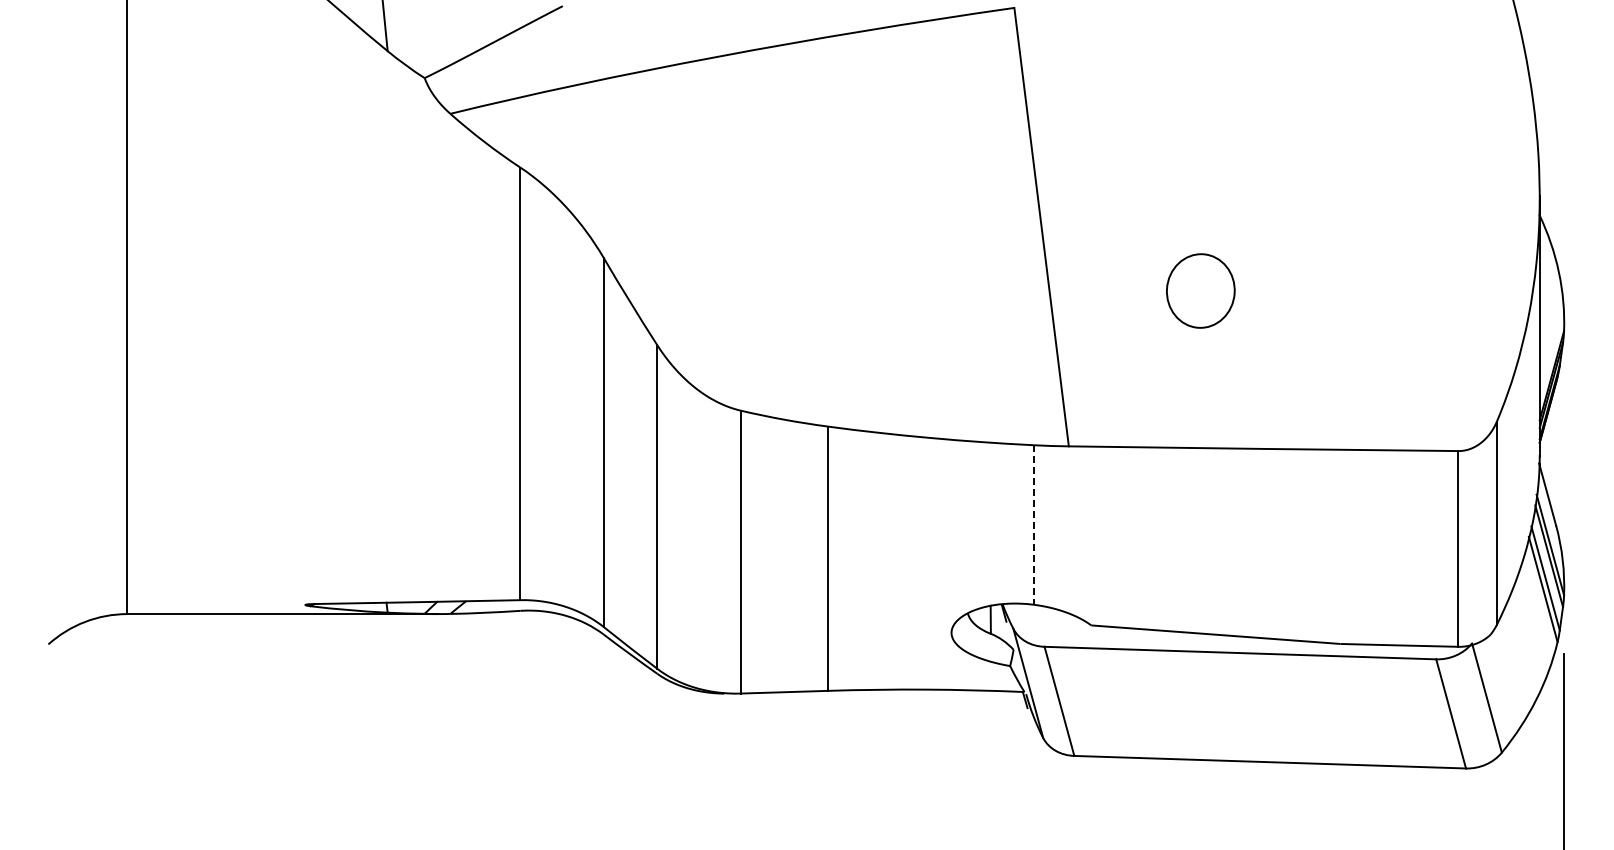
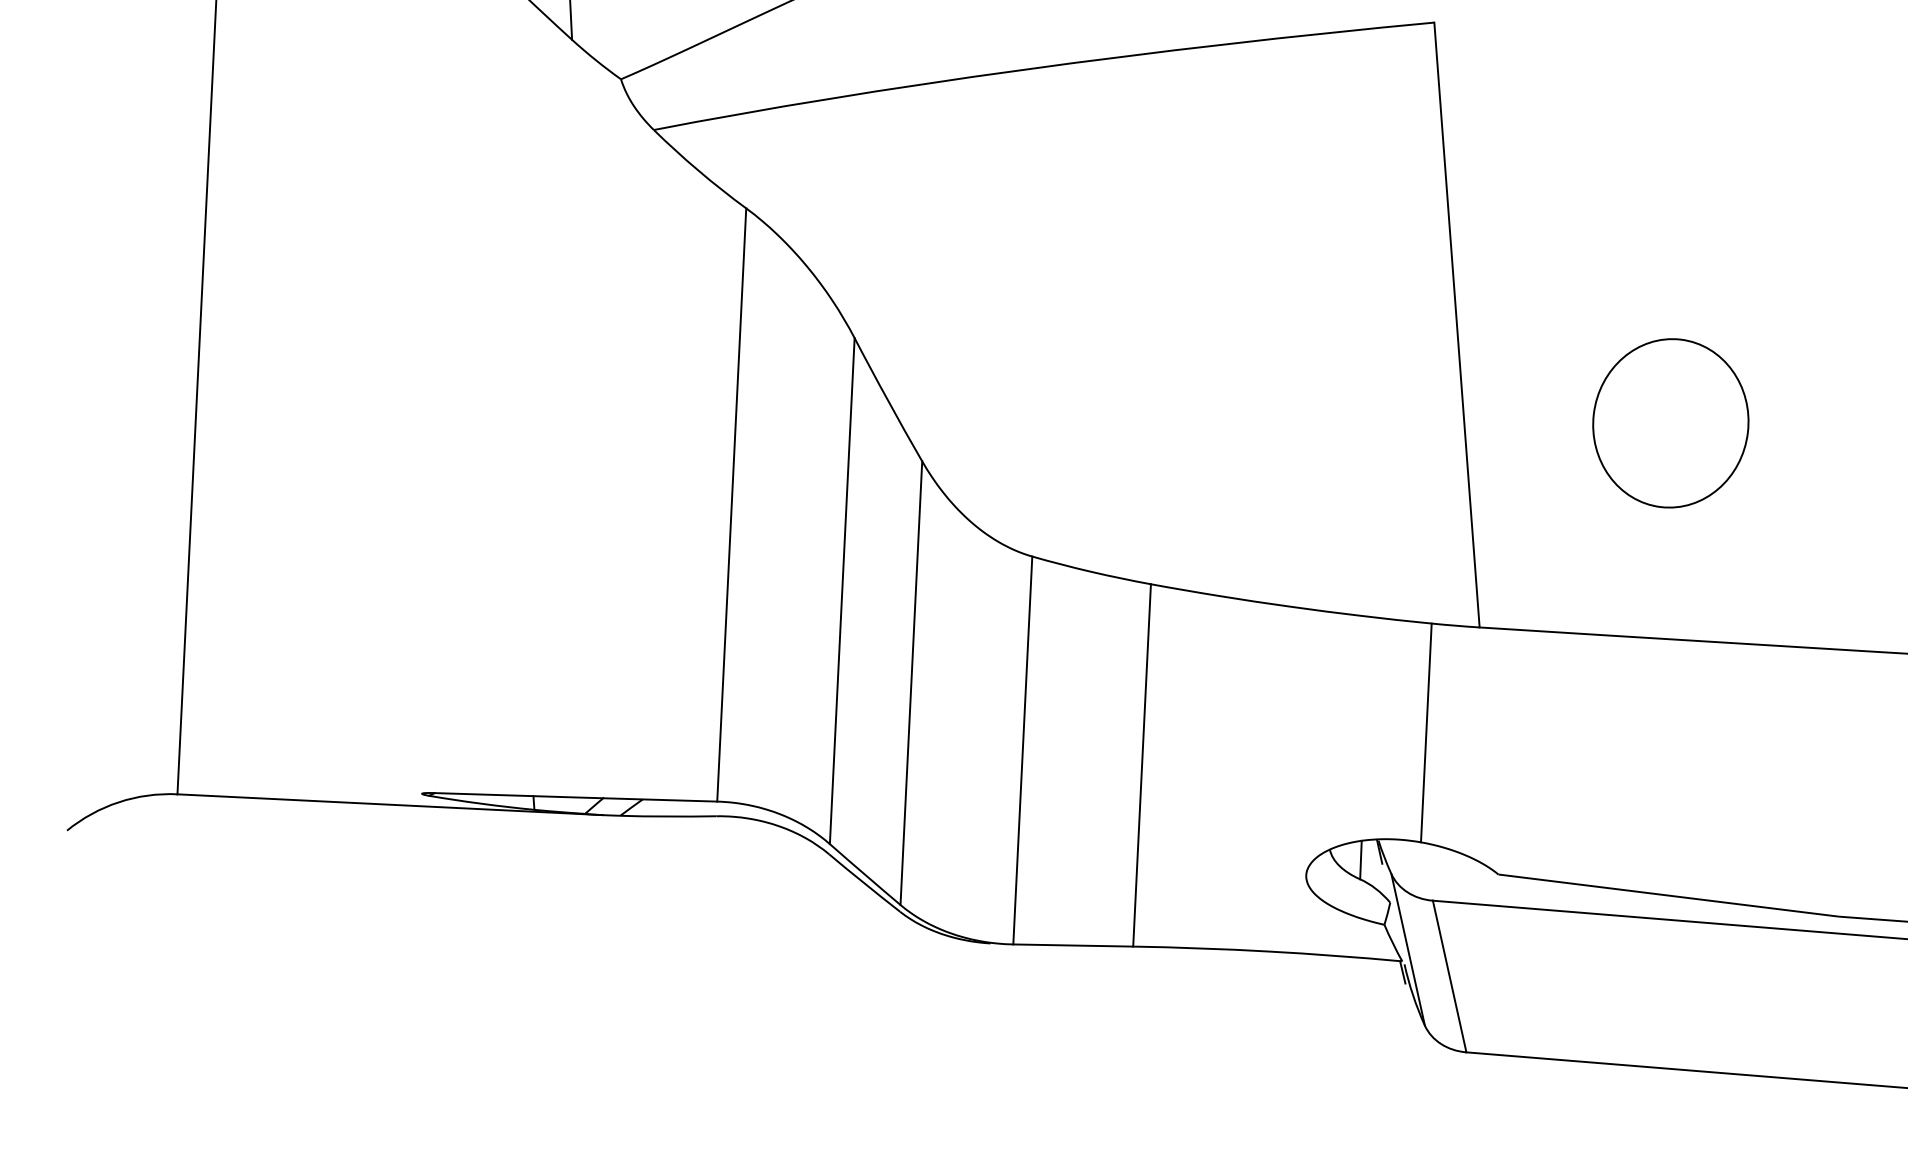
part: (1200, 290) -> (1670, 422), size x1.67
line: (1033, 525) -> (1425, 733), dashed -> solid

